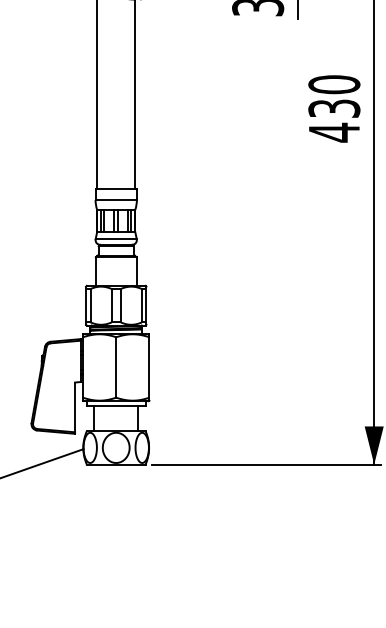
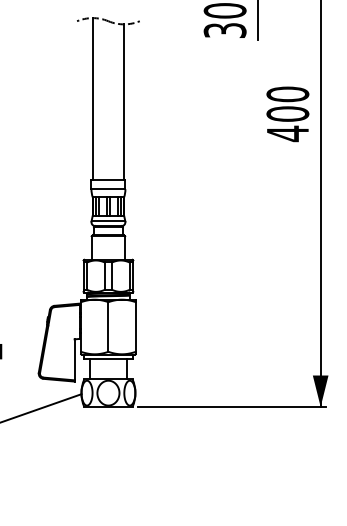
text: (333, 107) -> (287, 113), 430 -> 400

